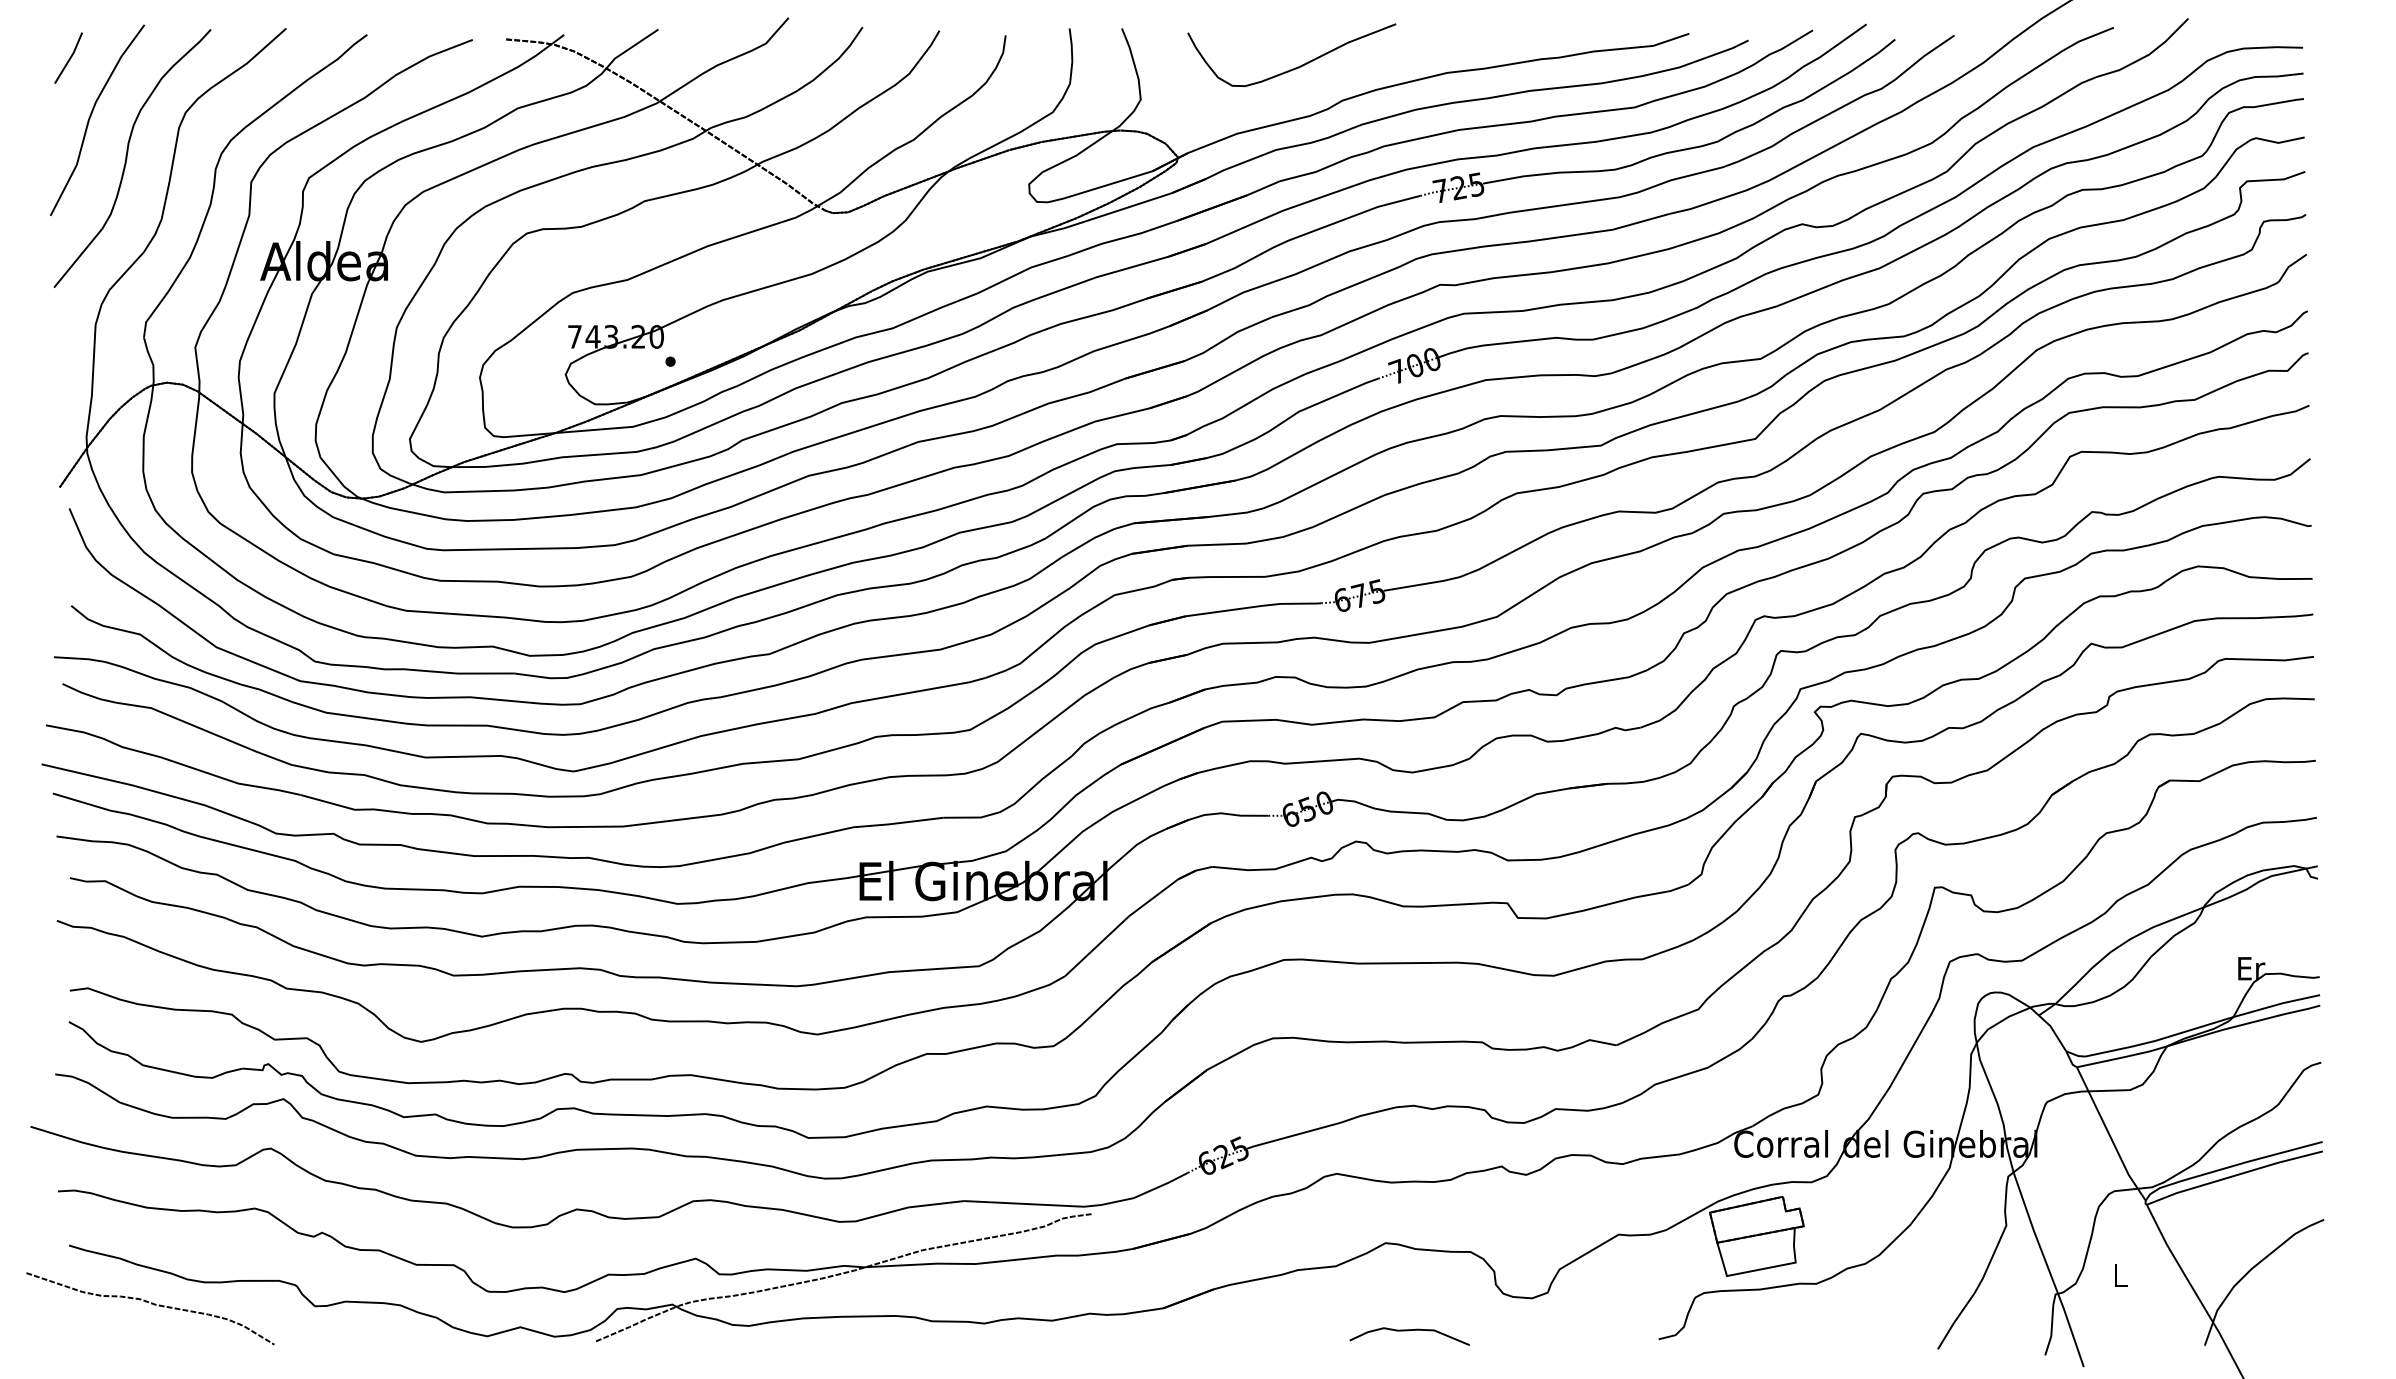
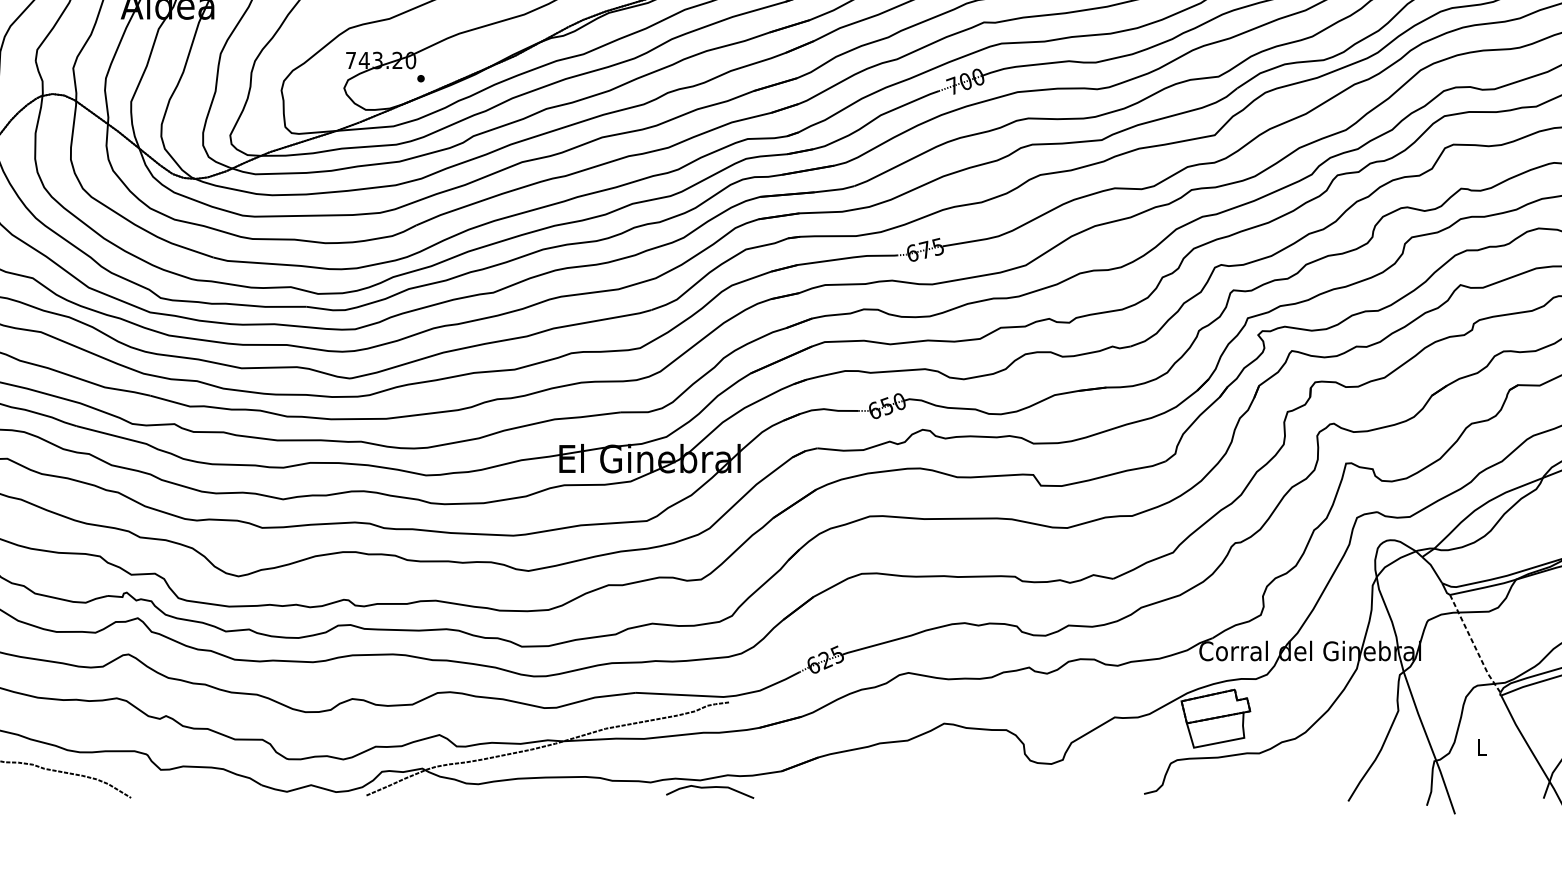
line: (2109, 1135) -> (1473, 644), solid -> dashed
curve: (1408, 1331) -> (709, 788), moved

